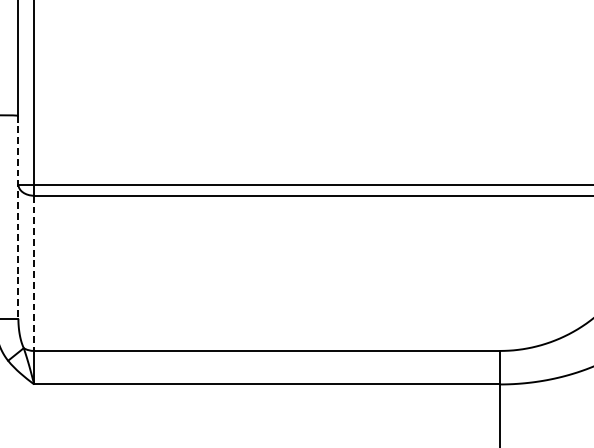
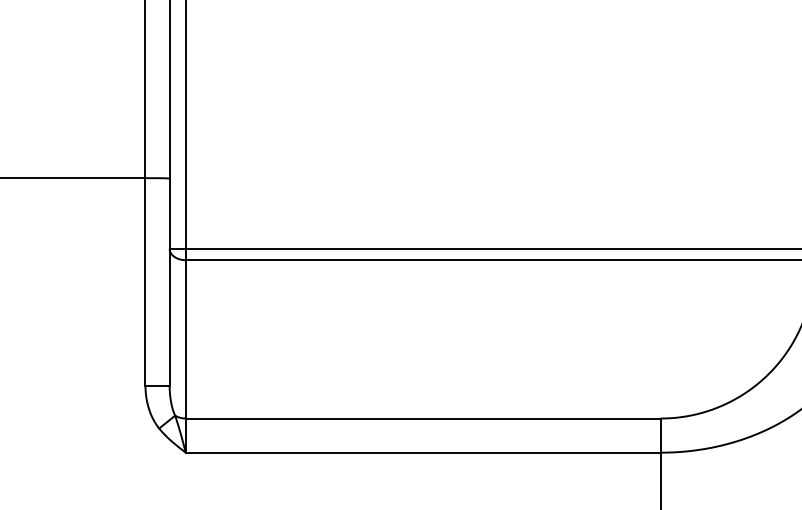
line: (18, 217) -> (169, 282), dashed -> solid
line: (33, 273) -> (185, 339), dashed -> solid

